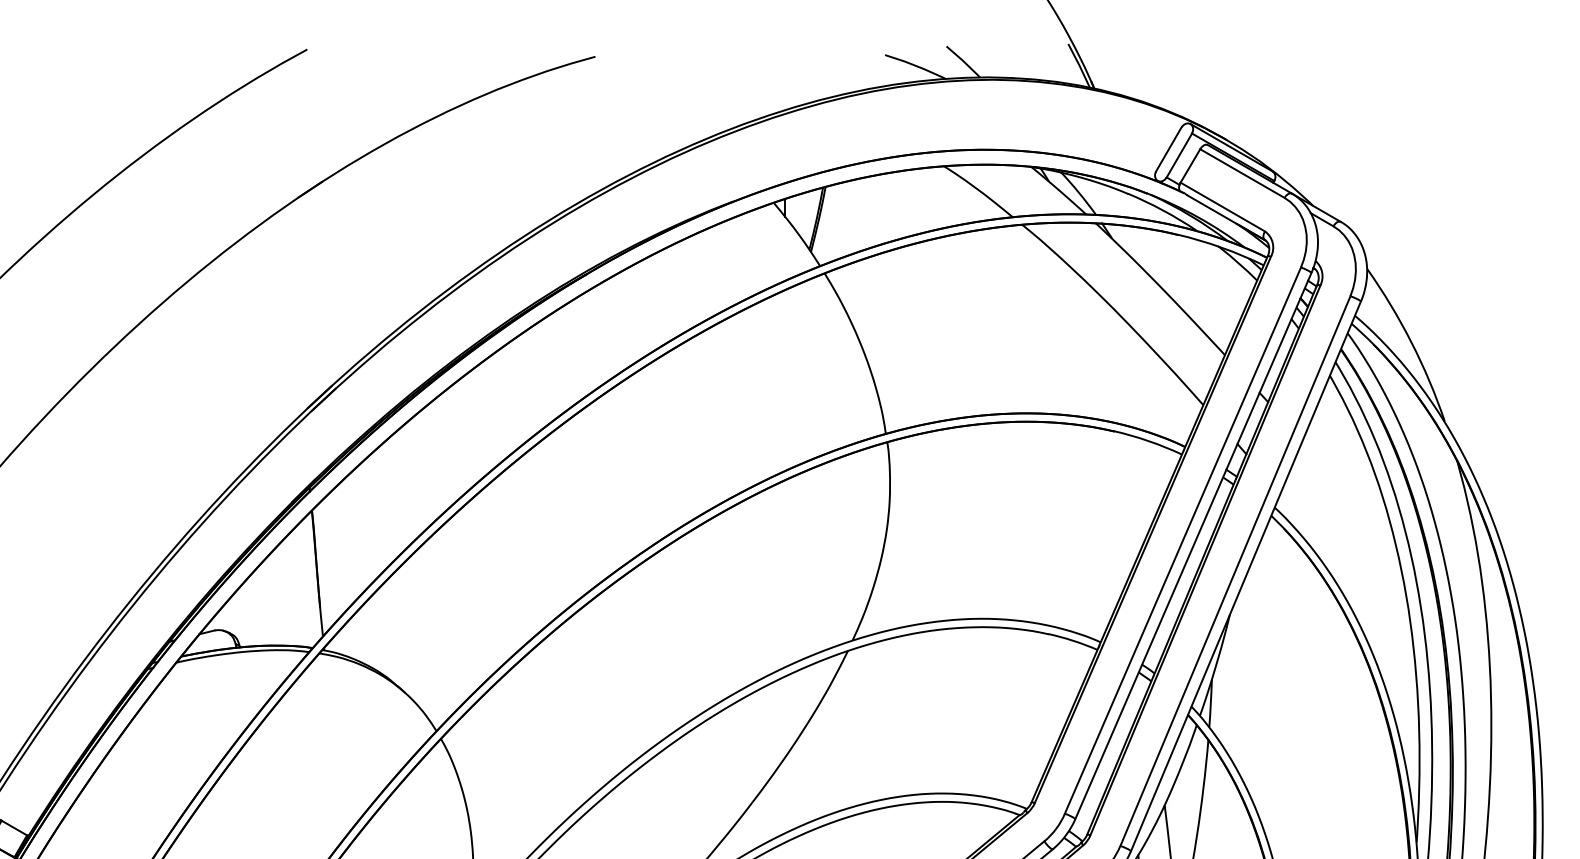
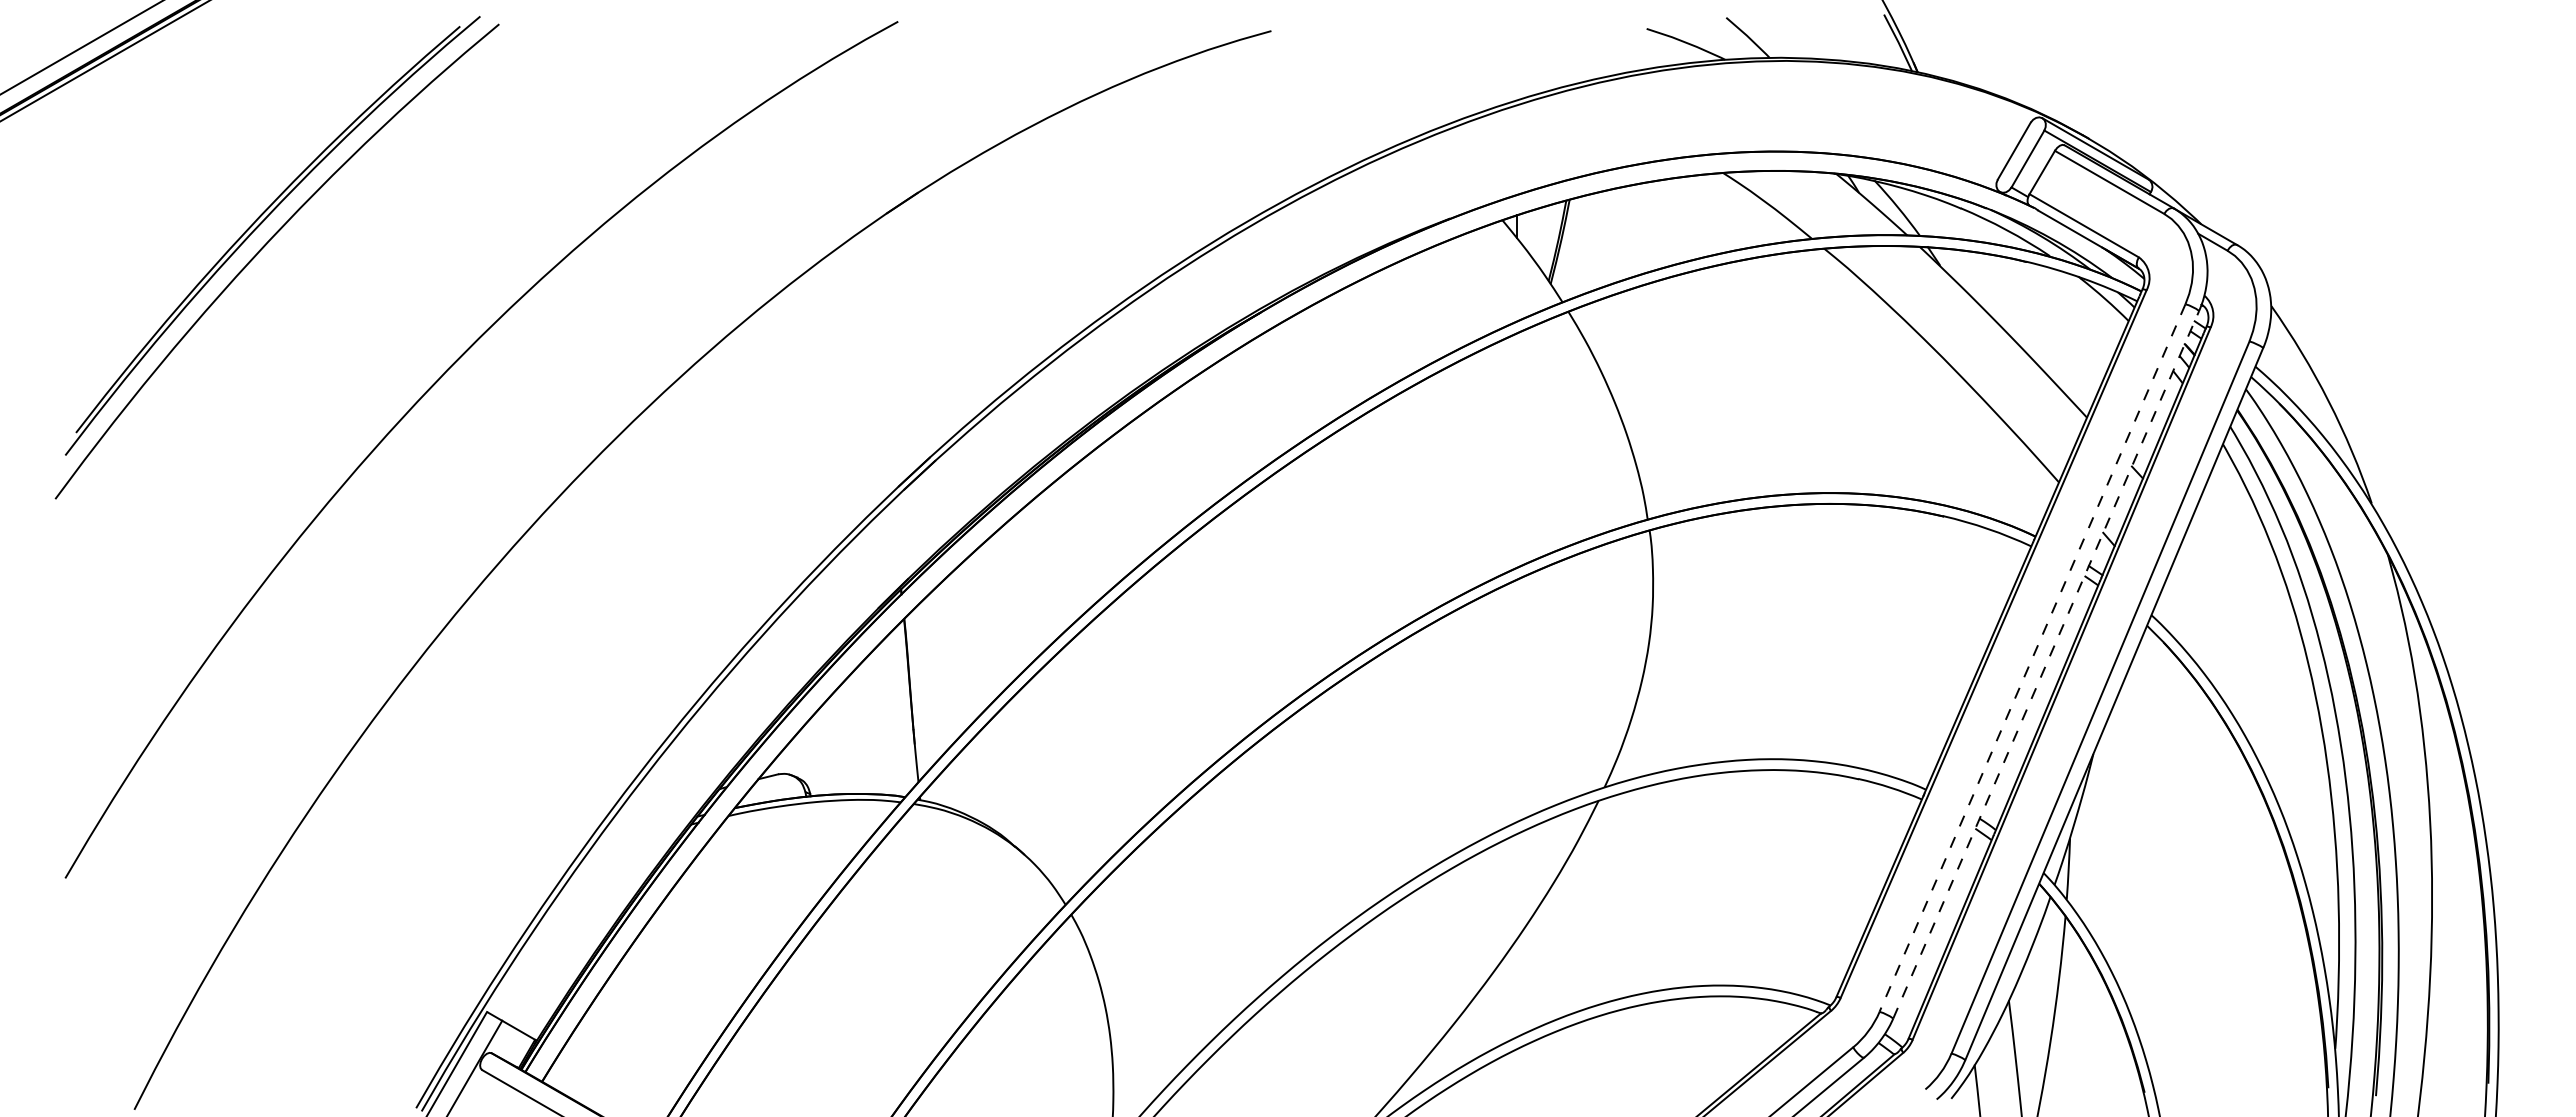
line: (1182, 541) -> (2032, 658), solid -> dashed
line: (1193, 545) -> (2046, 664), solid -> dashed

